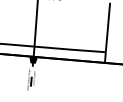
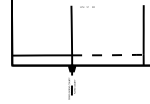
line: (70, 49) -> (108, 55), solid -> dashed

